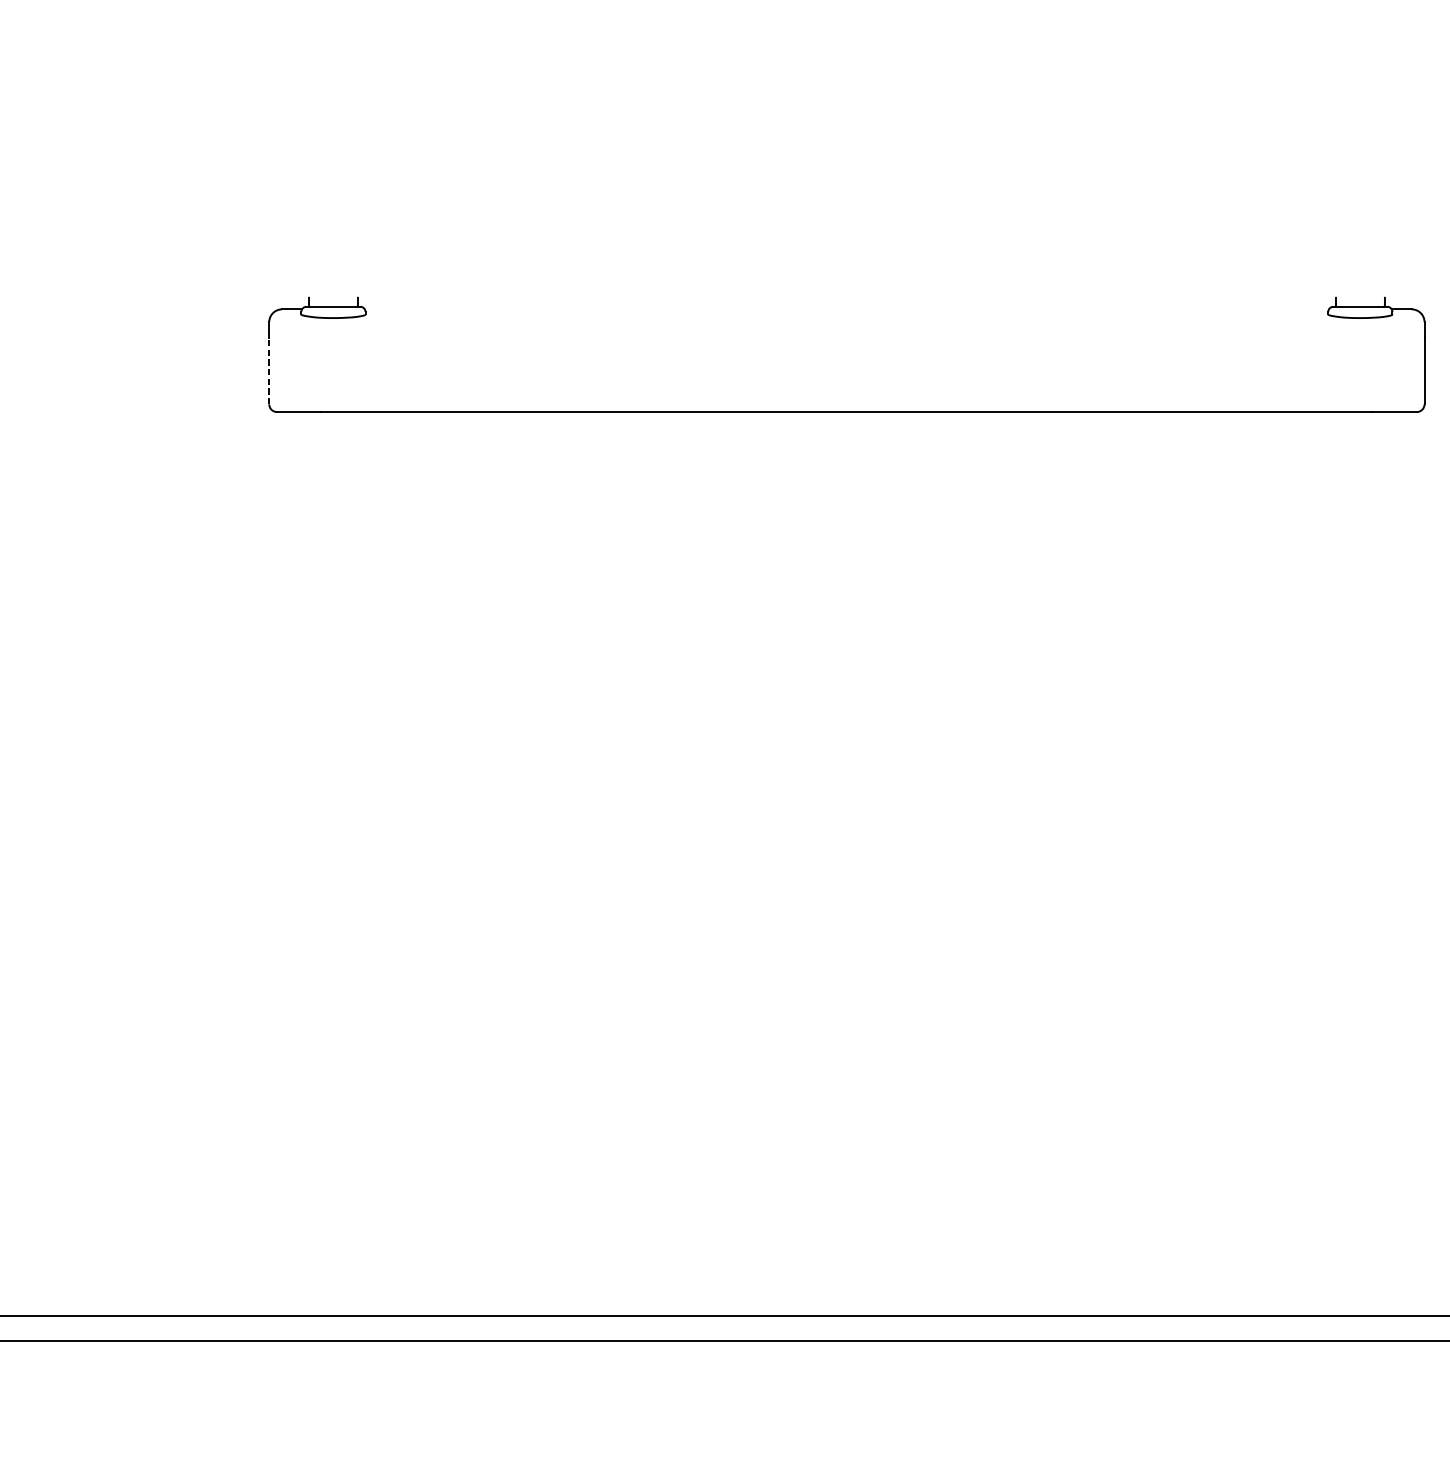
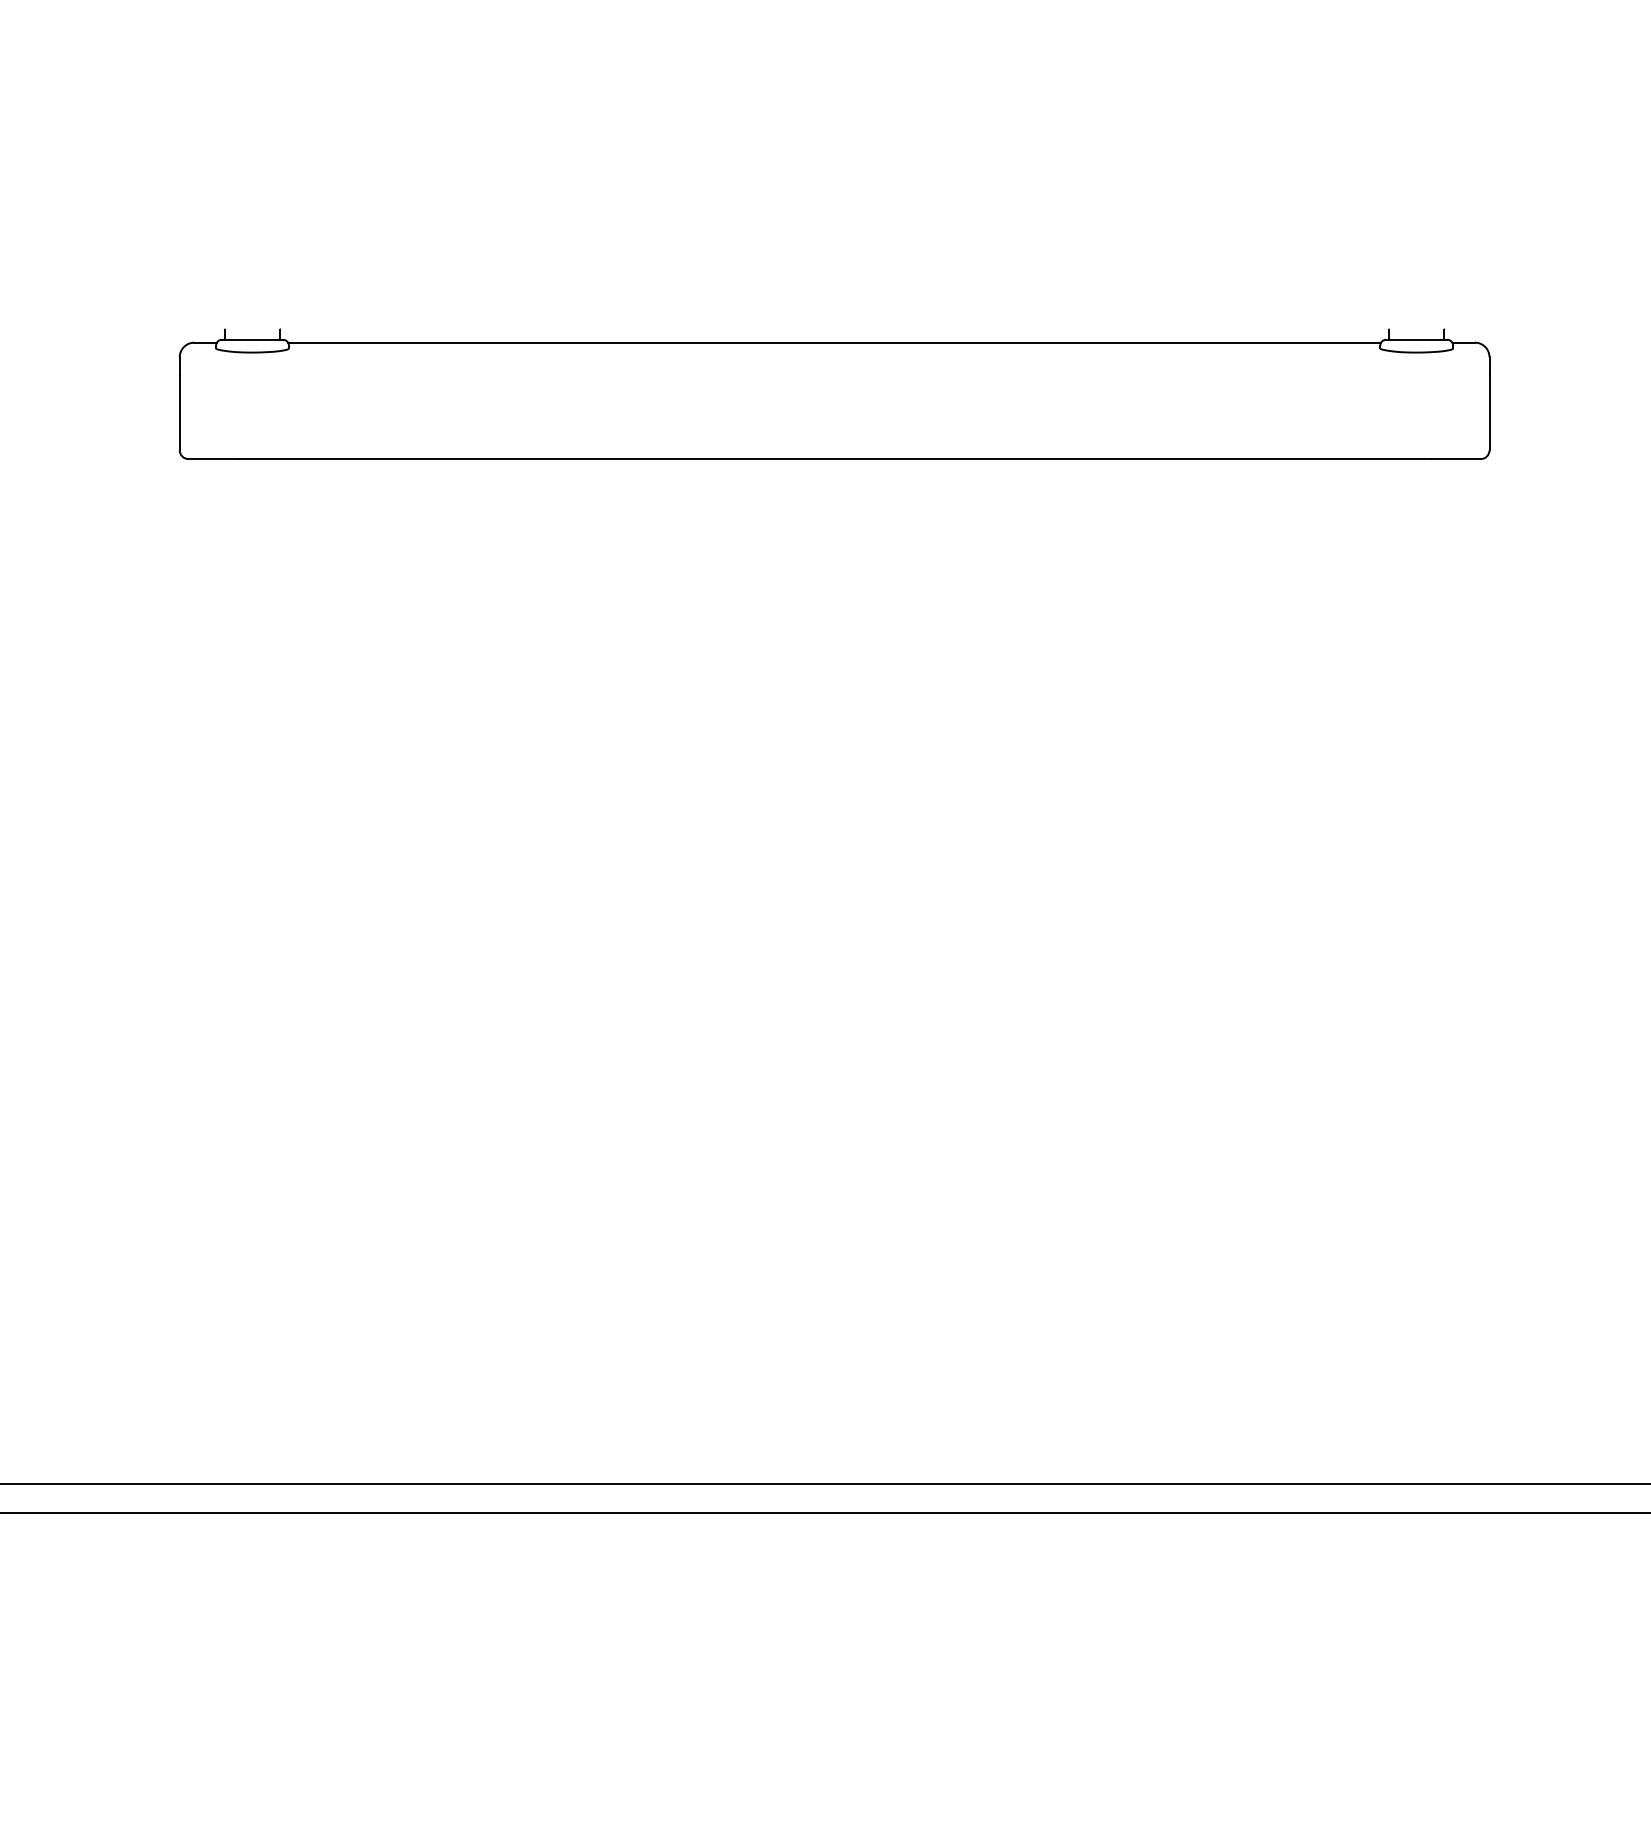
line: (846, 309) -> (834, 342), added
line: (269, 370) -> (179, 412), dashed -> solid

